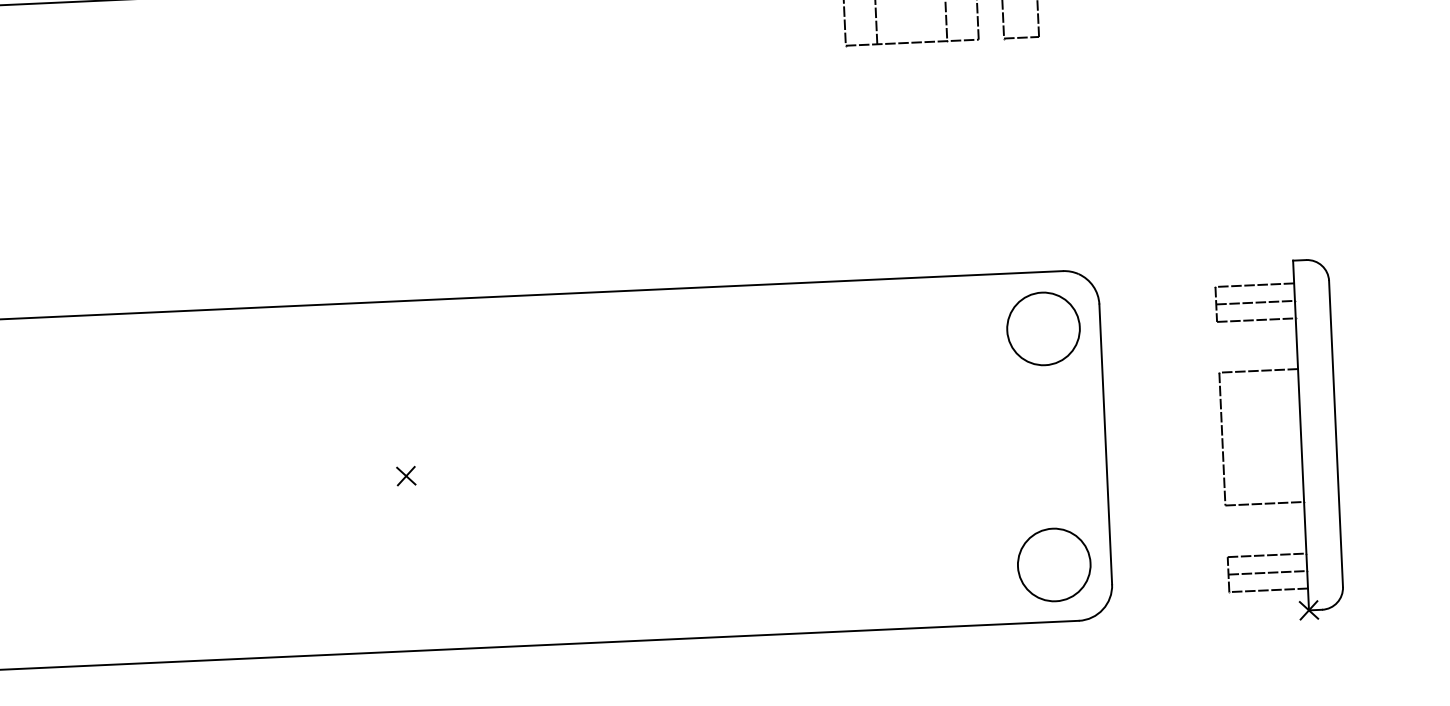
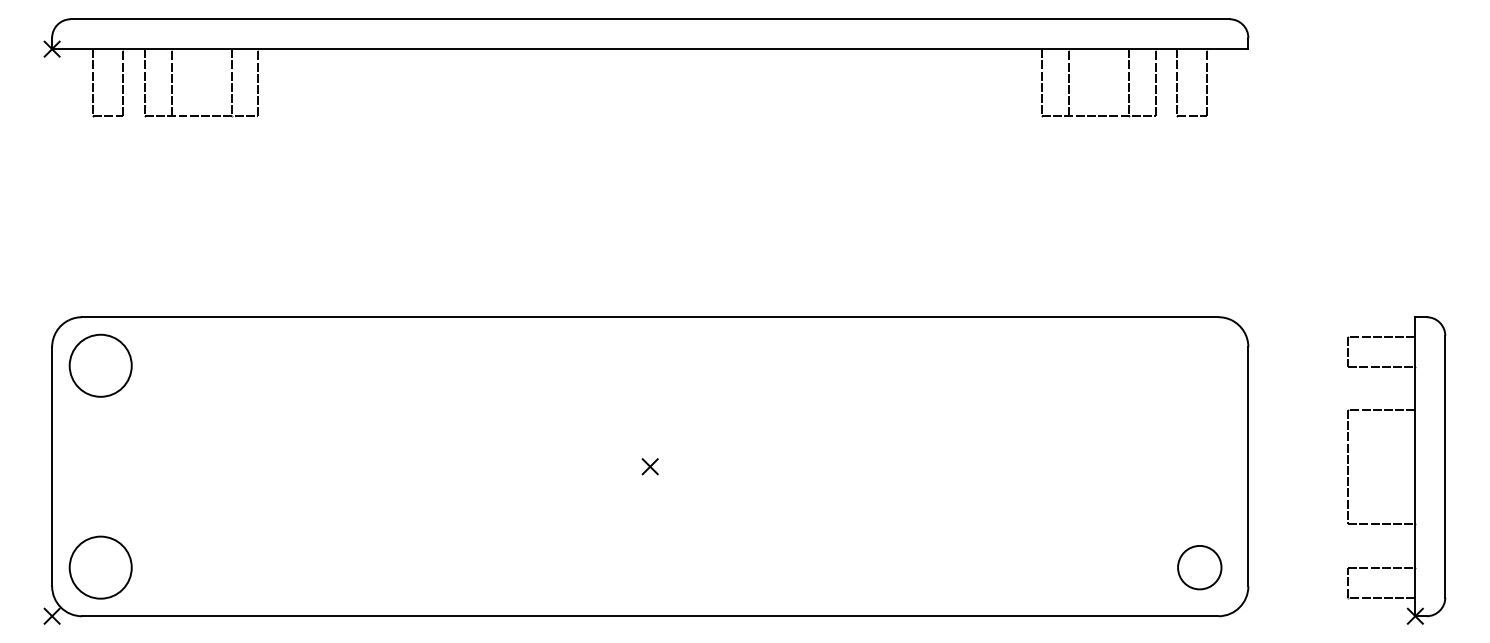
line: (1255, 302) -> (1381, 351), removed
circle: (1043, 328) -> (1199, 365), removed
circle: (1053, 564) -> (1199, 567), size x0.7
line: (1267, 572) -> (1381, 582), removed

